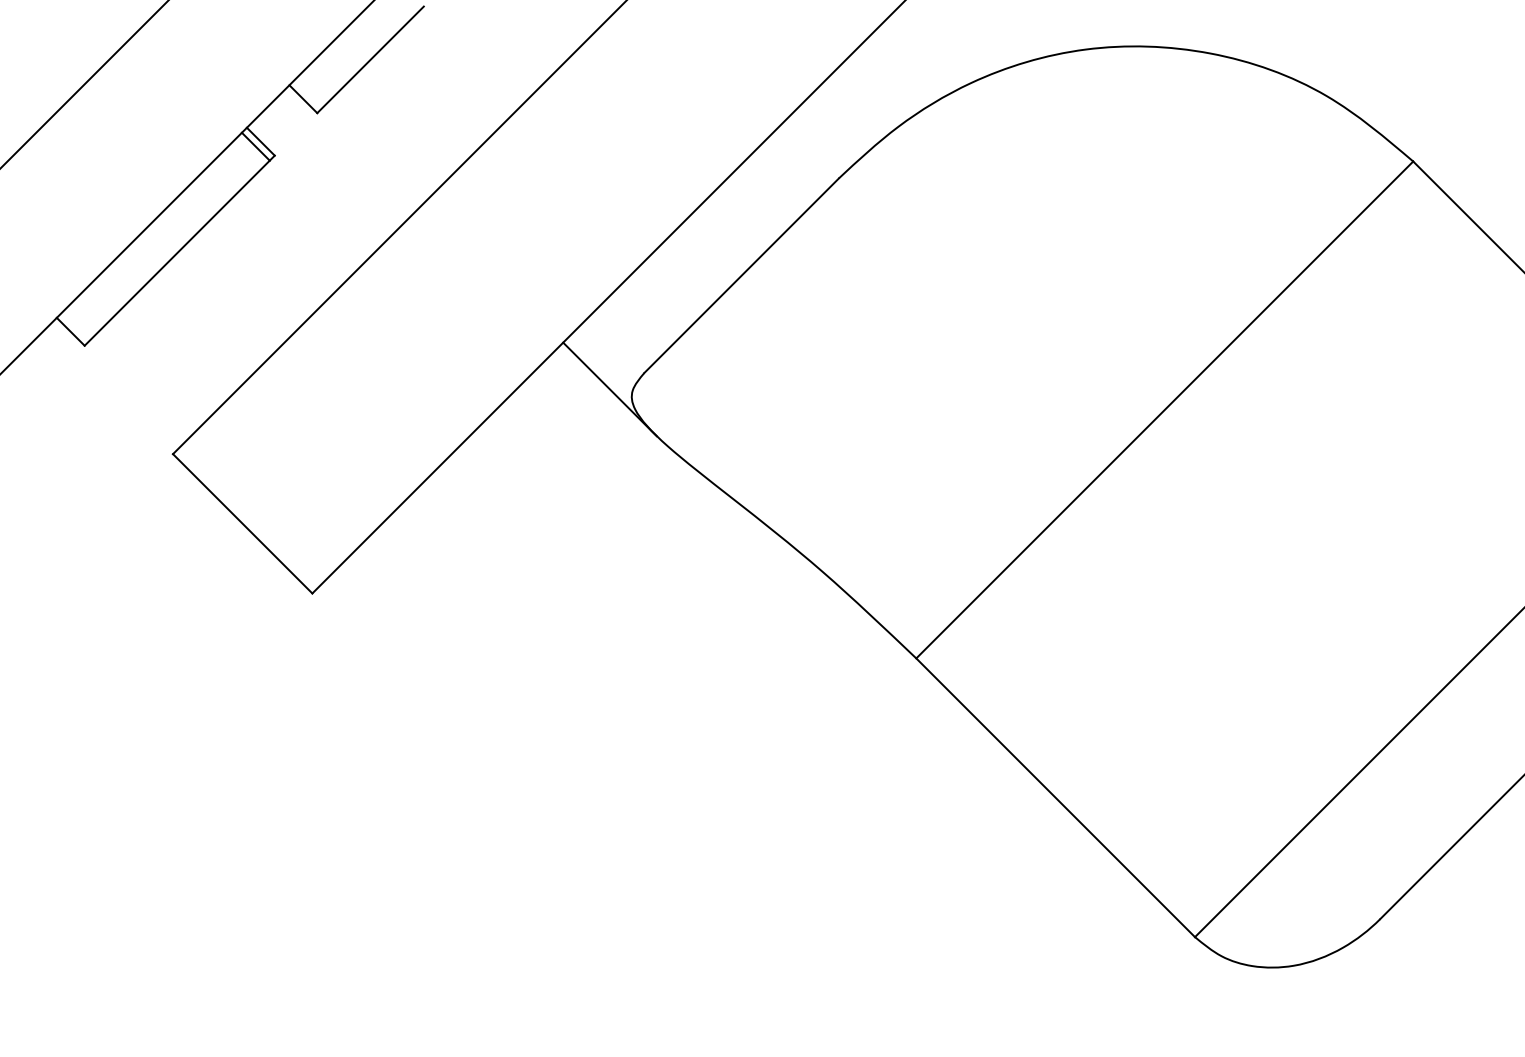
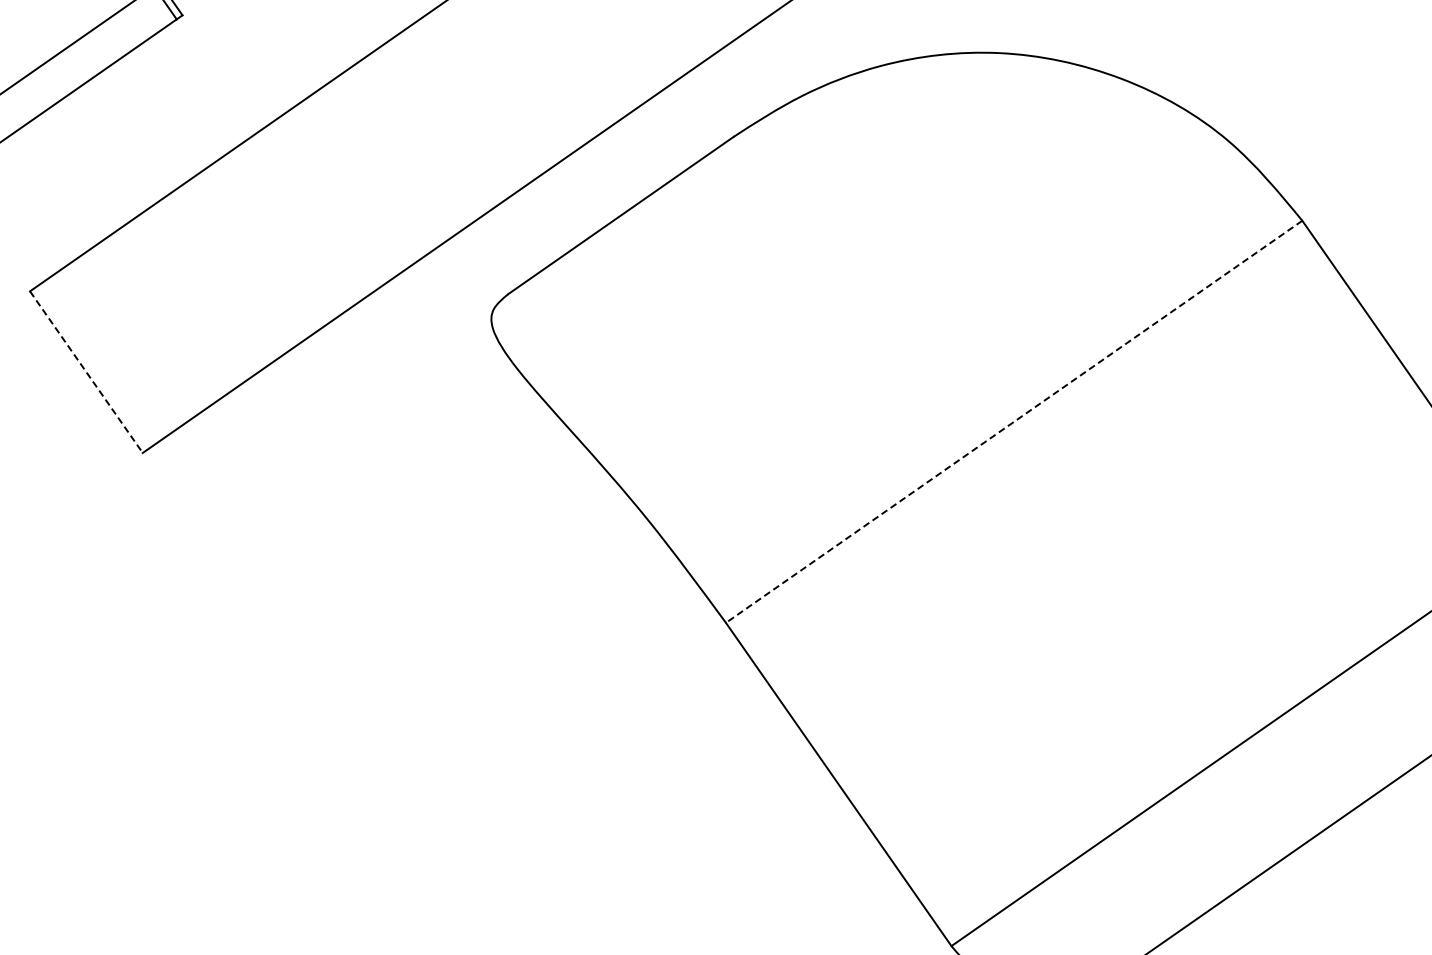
line: (609, 389) -> (471, 304), removed
line: (1164, 410) -> (1013, 422), solid -> dashed
line: (242, 523) -> (86, 371), solid -> dashed

